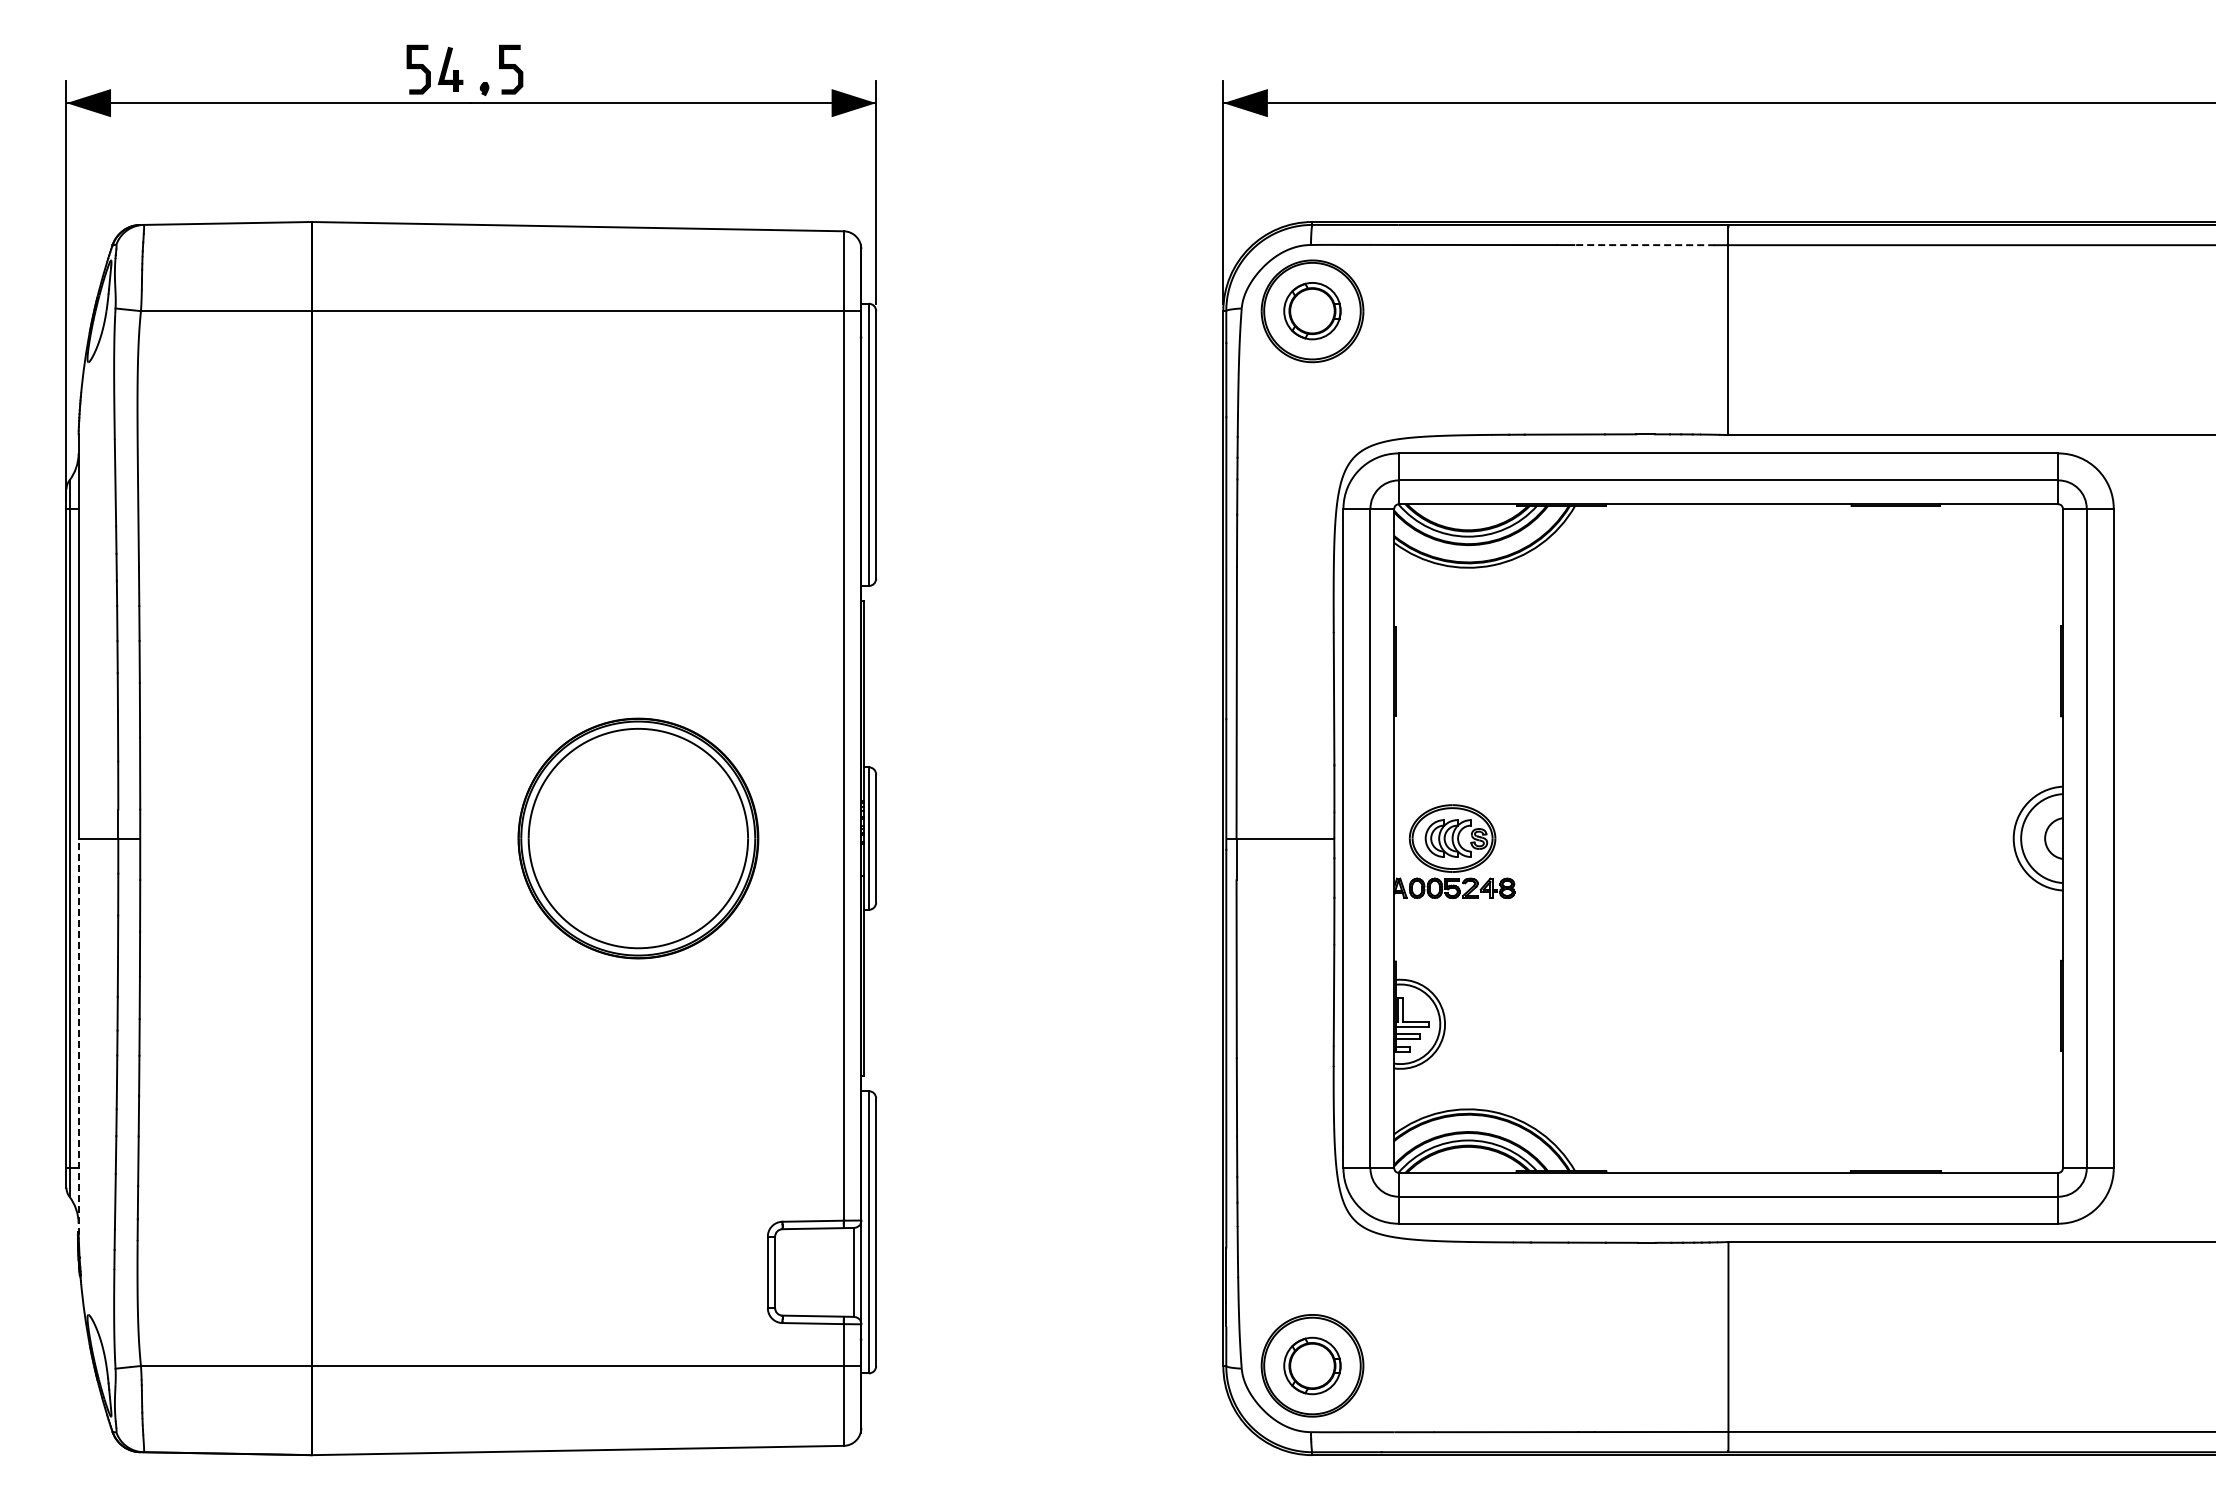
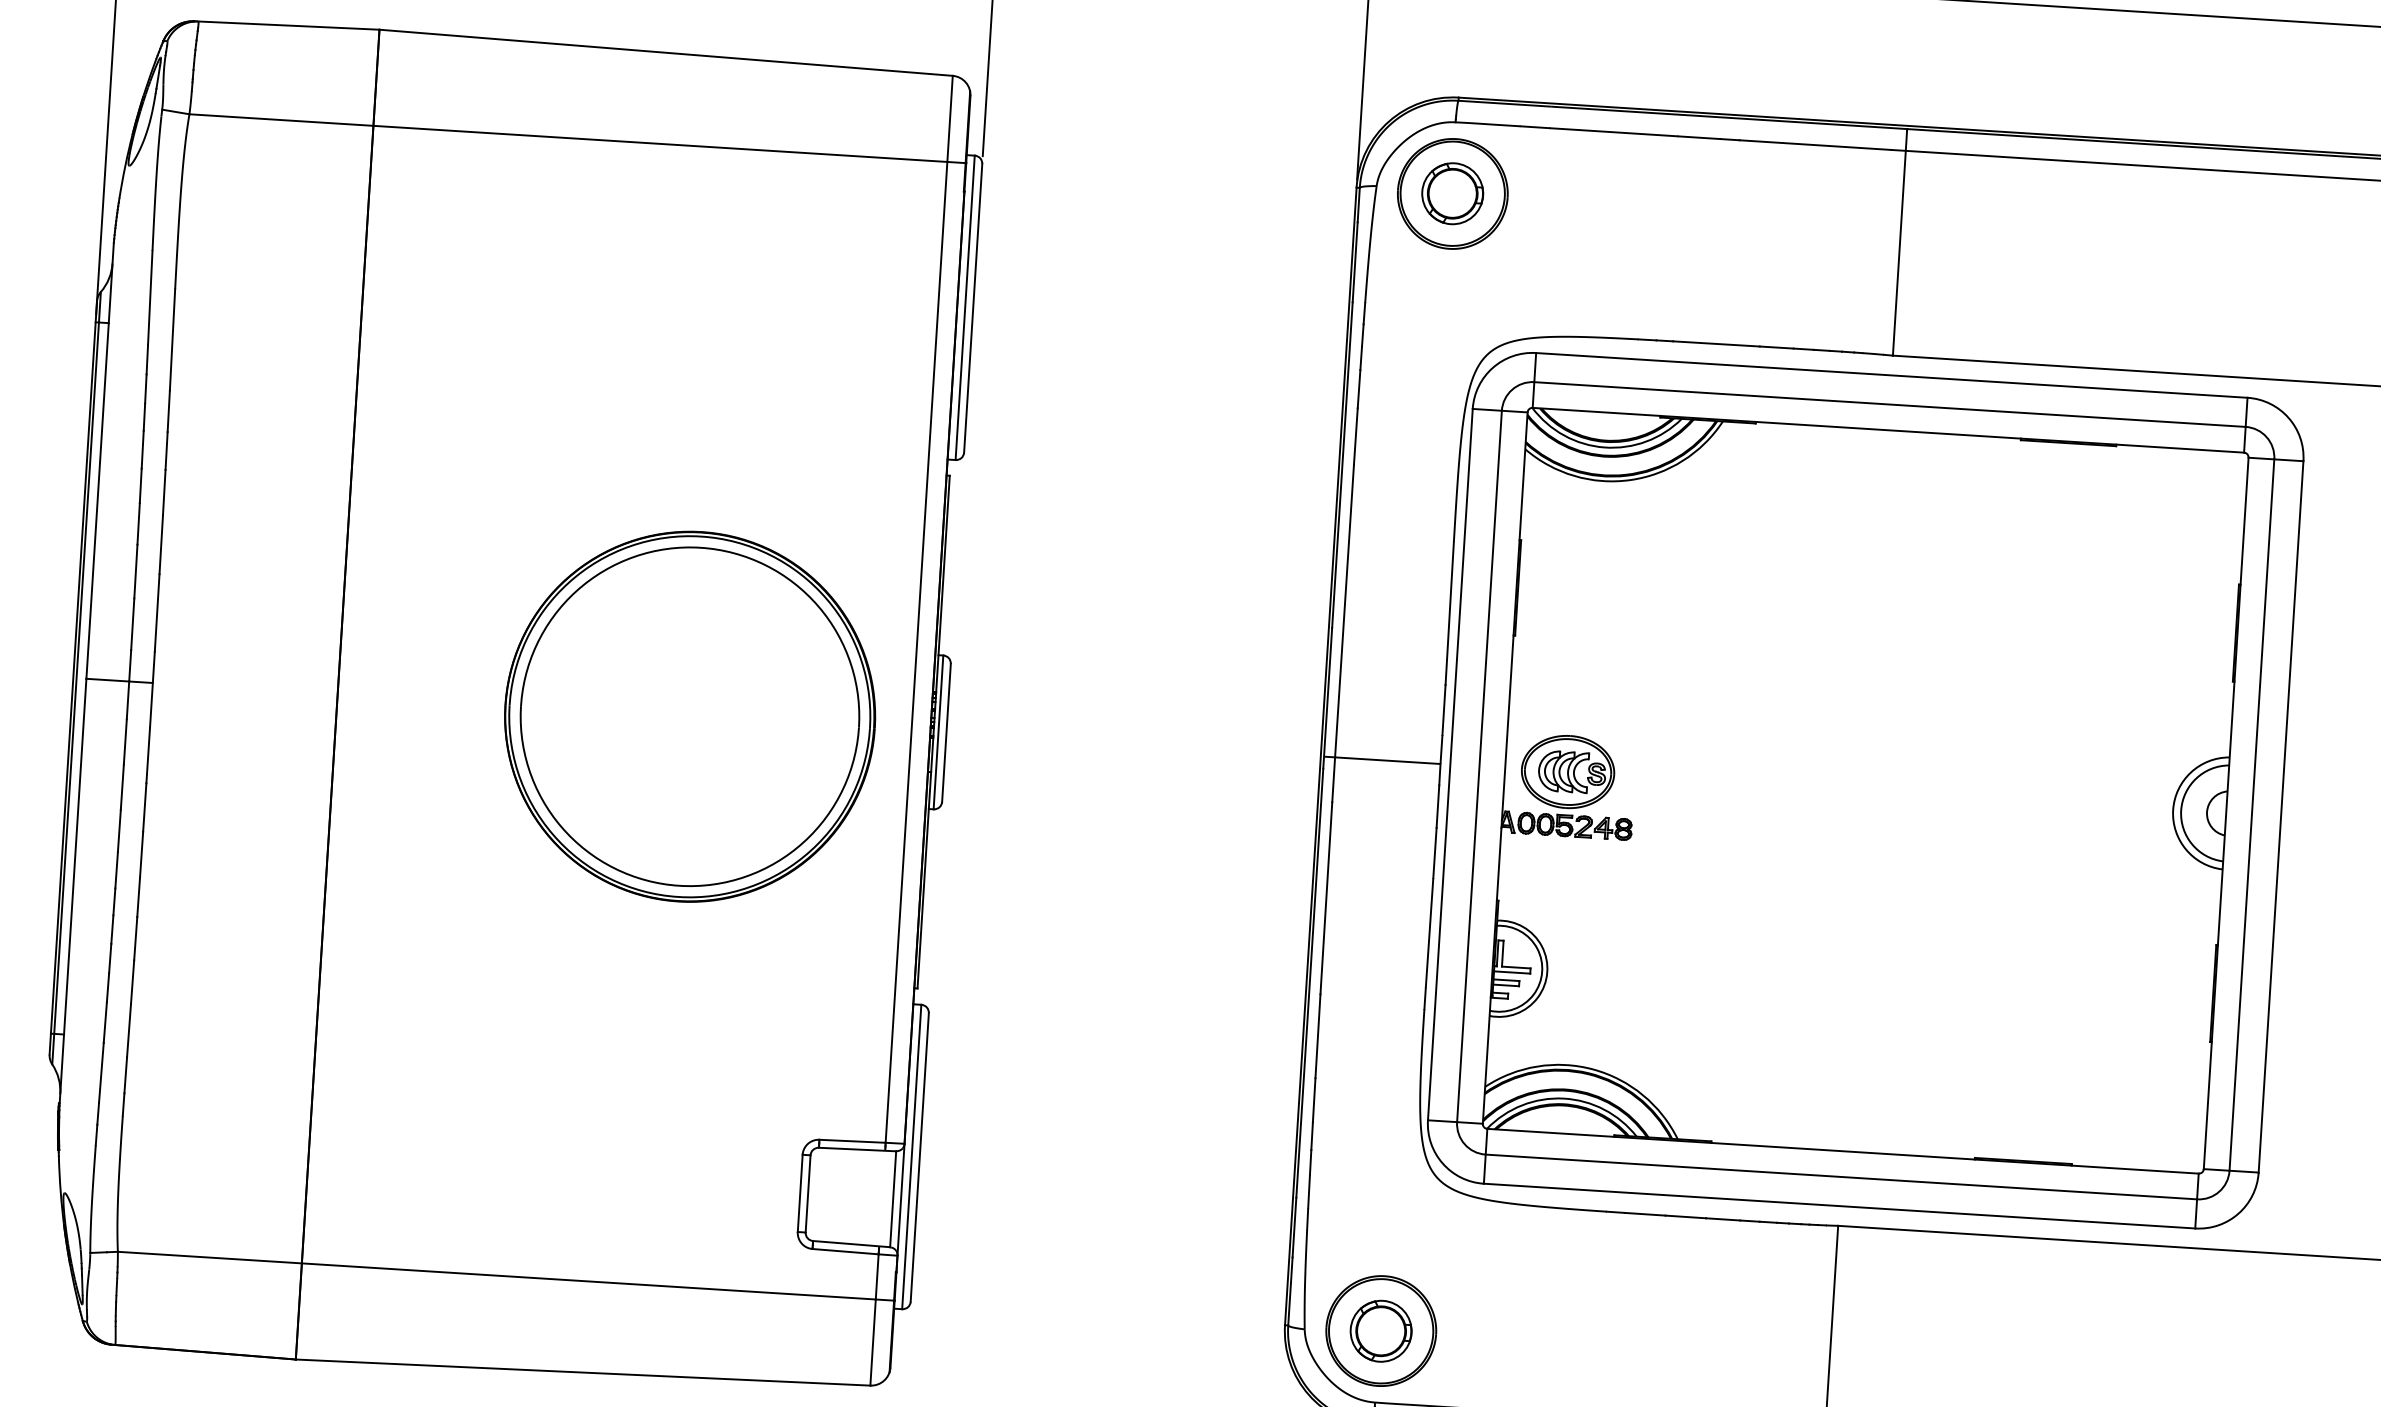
line: (1644, 245) -> (1815, 145), dashed -> solid
part: (638, 838) -> (690, 716), size x1.43
line: (78, 1036) -> (72, 892), dashed -> solid

